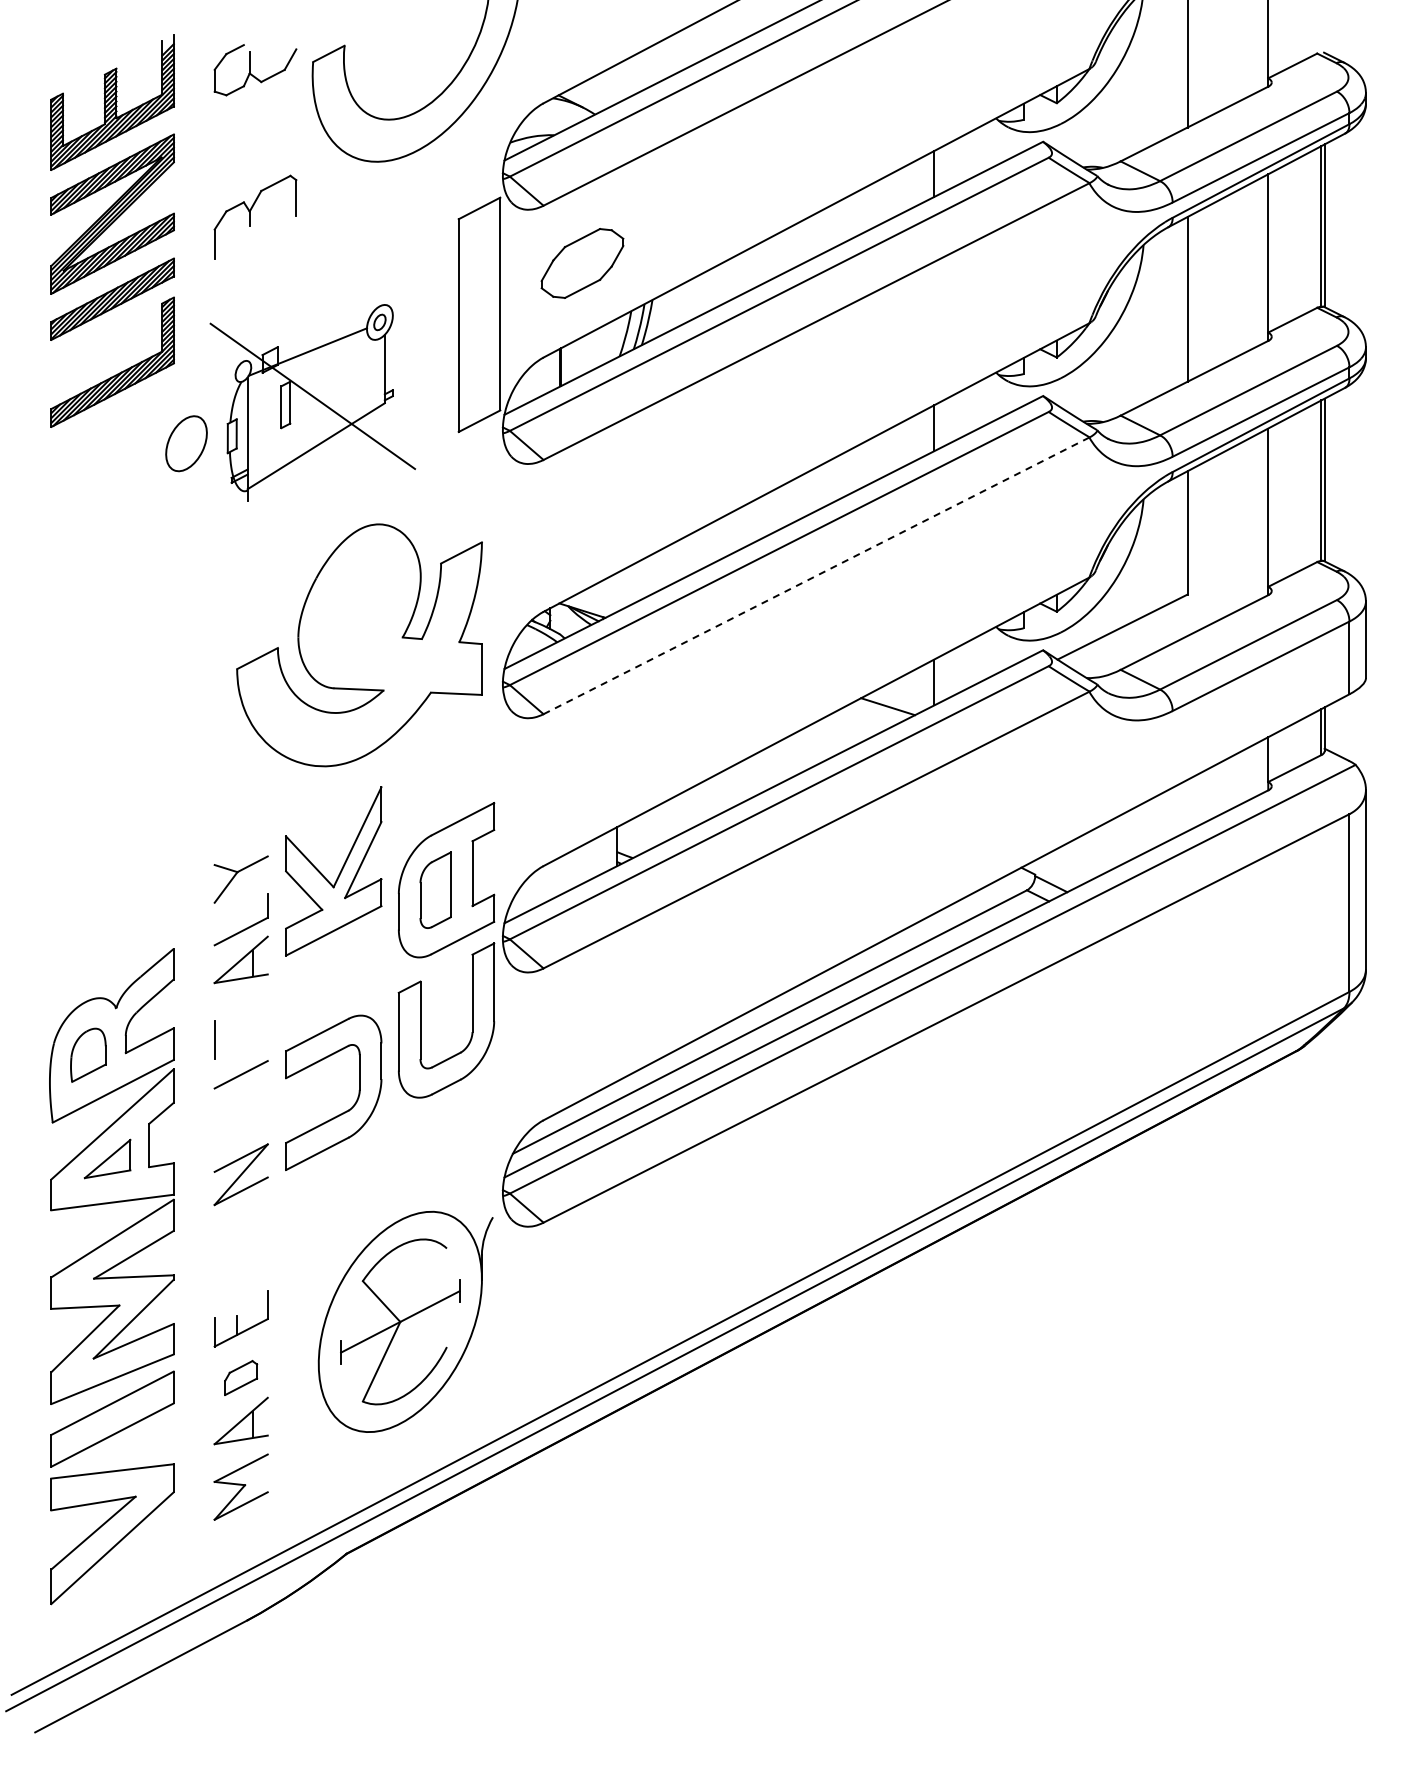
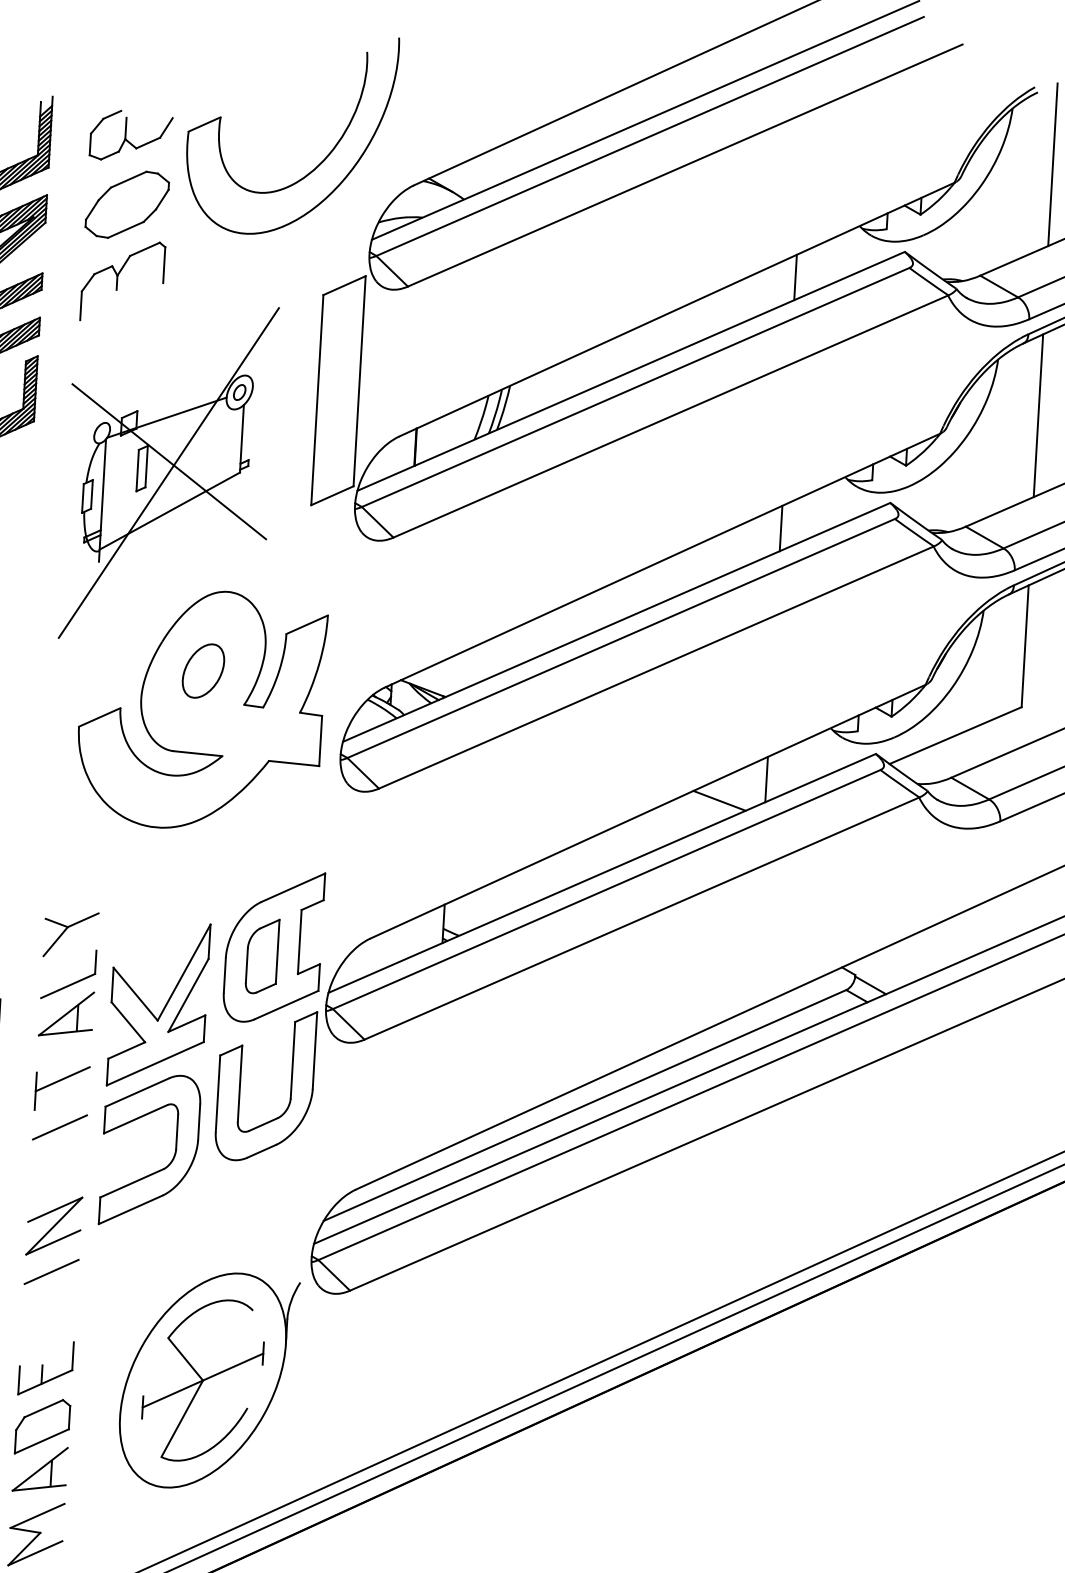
part: (582, 263) -> (127, 204), moved
line: (312, 407) -> (168, 472), added
part: (186, 443) -> (203, 670), moved
line: (816, 575) -> (656, 667), dashed -> solid
part: (333, 871) -> (158, 1005), moved
line: (240, 1025) -> (62, 1078), added
line: (240, 1220) -> (50, 1271), added
part: (240, 1377) -> (42, 1426), size x1.67

